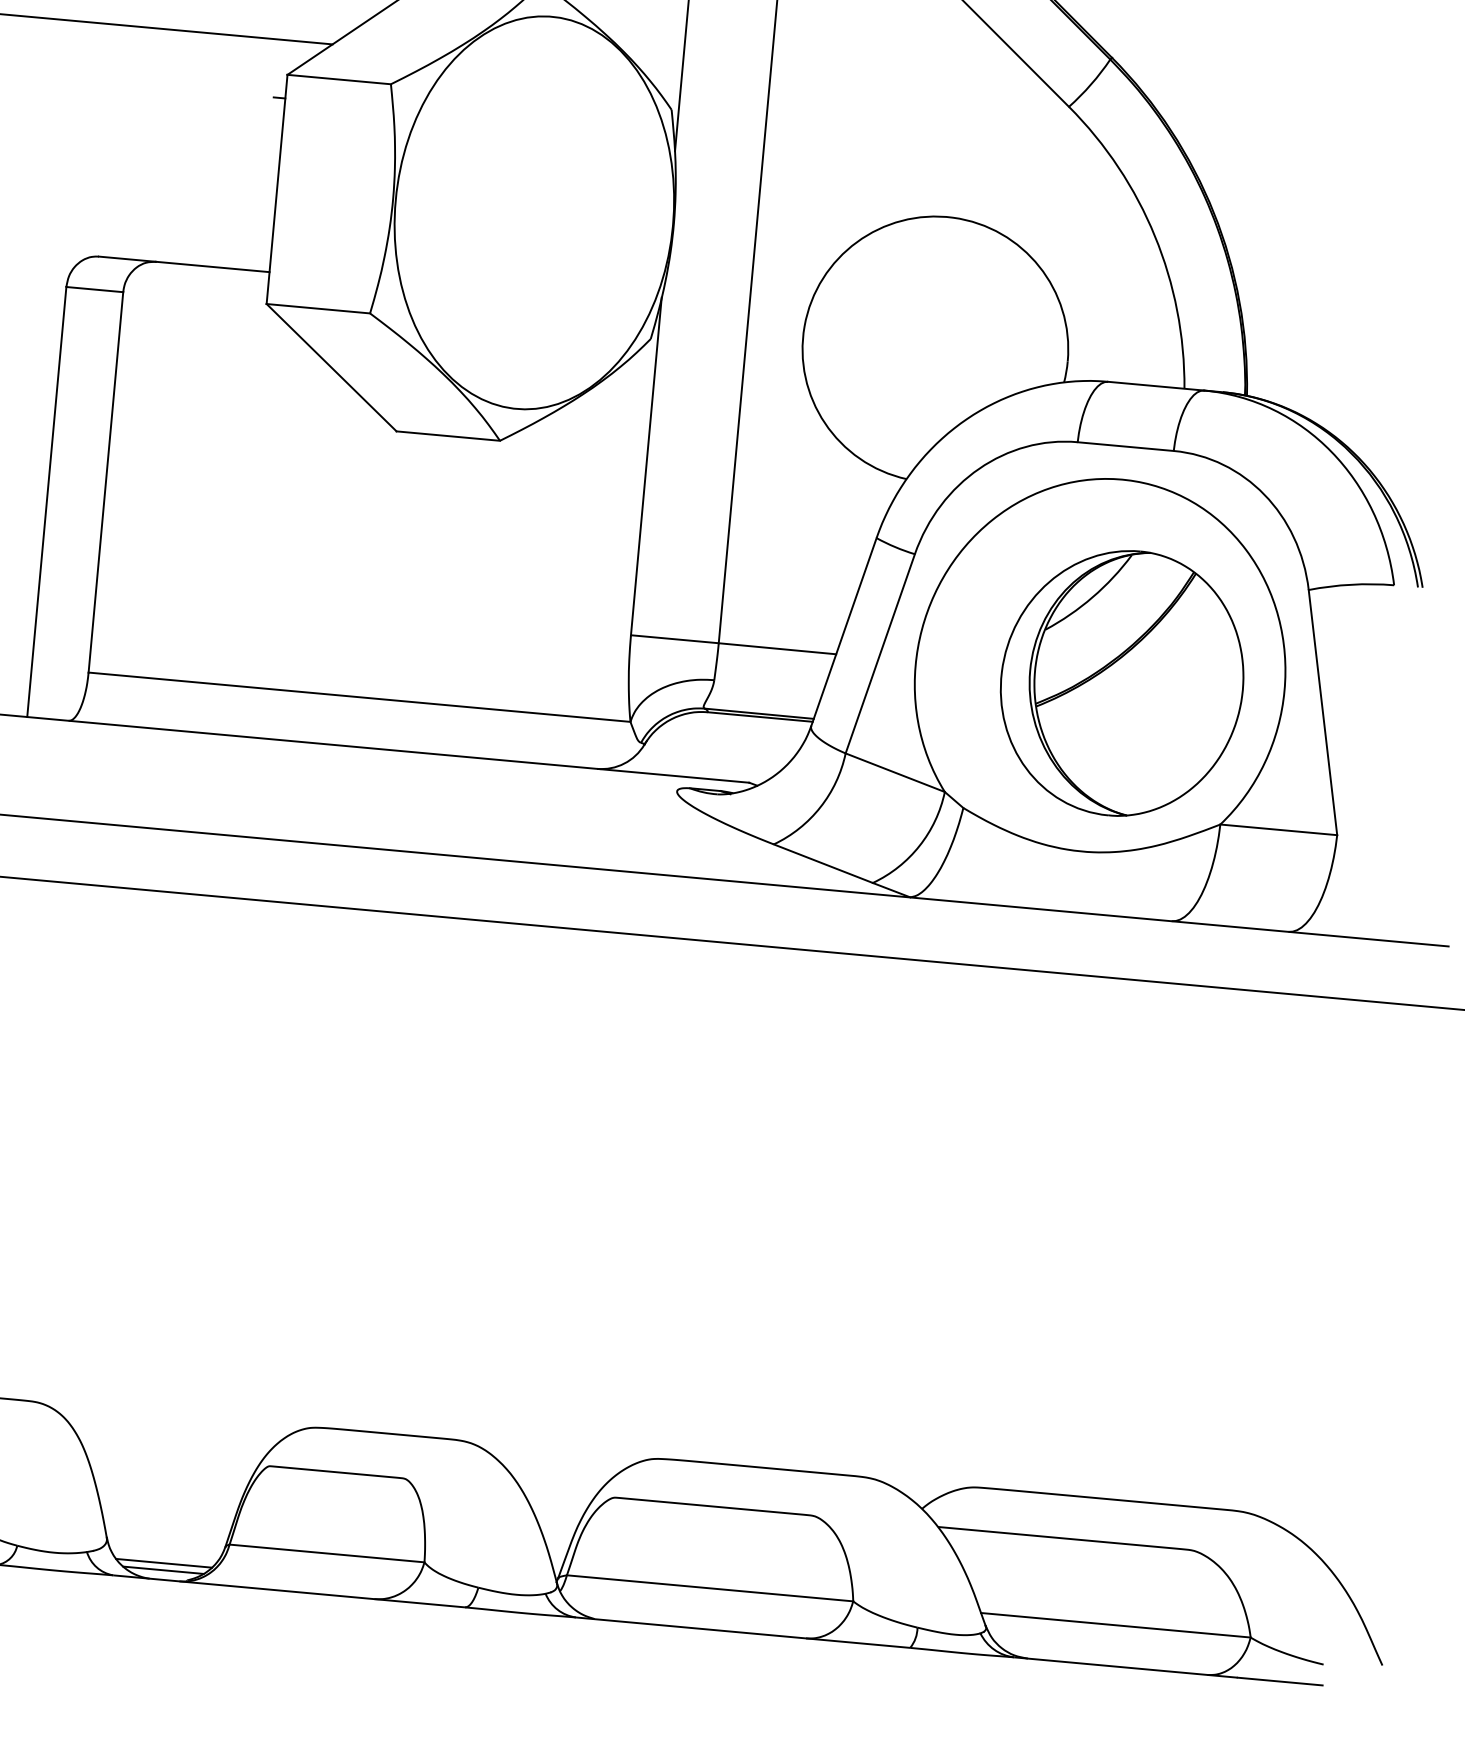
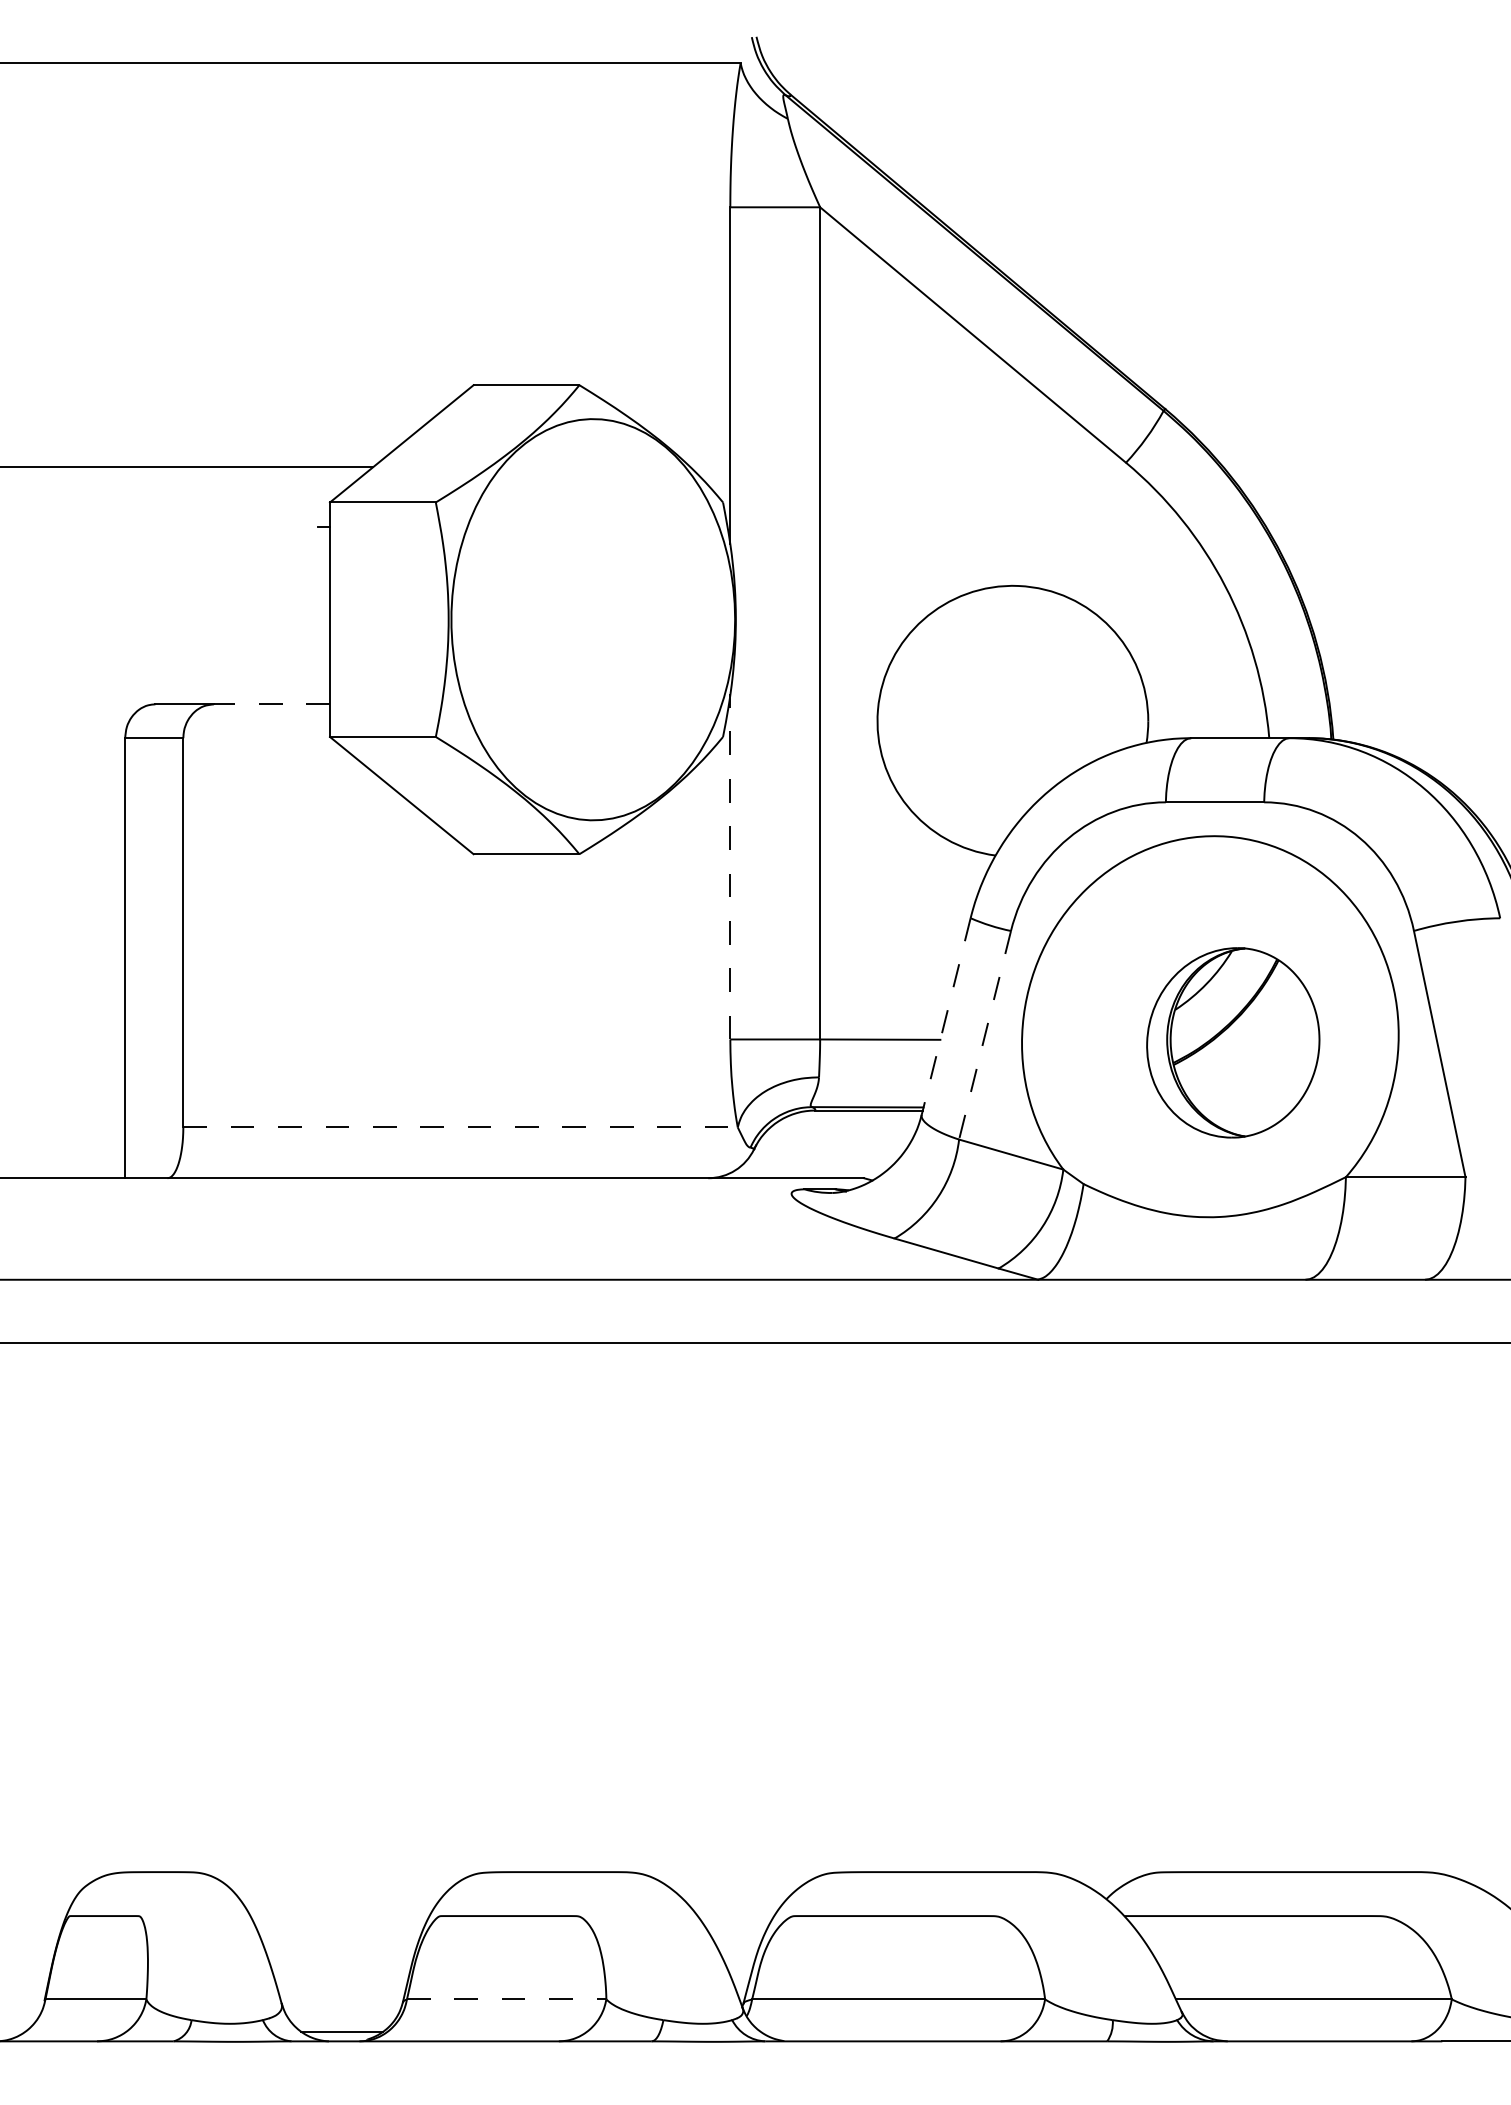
line: (212, 267) -> (271, 704), solid -> dashed
line: (646, 466) -> (730, 866), solid -> dashed
line: (844, 633) -> (946, 1017), solid -> dashed
line: (879, 653) -> (984, 1035), solid -> dashed
part: (1122, 682) -> (1233, 1042), size x0.7
line: (360, 697) -> (461, 1127), solid -> dashed
line: (326, 1553) -> (506, 1999), solid -> dashed
line: (164, 1563) -> (342, 2024), removed

